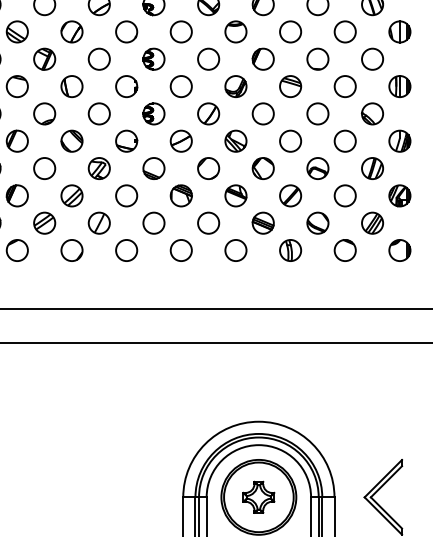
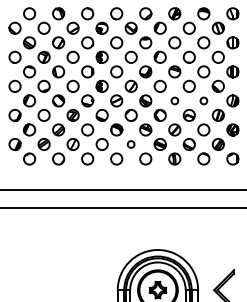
circle: (290, 140) -> (174, 100), size x0.6
circle: (344, 140) -> (203, 100), size x0.6
circle: (207, 223) -> (130, 144), size x0.6

